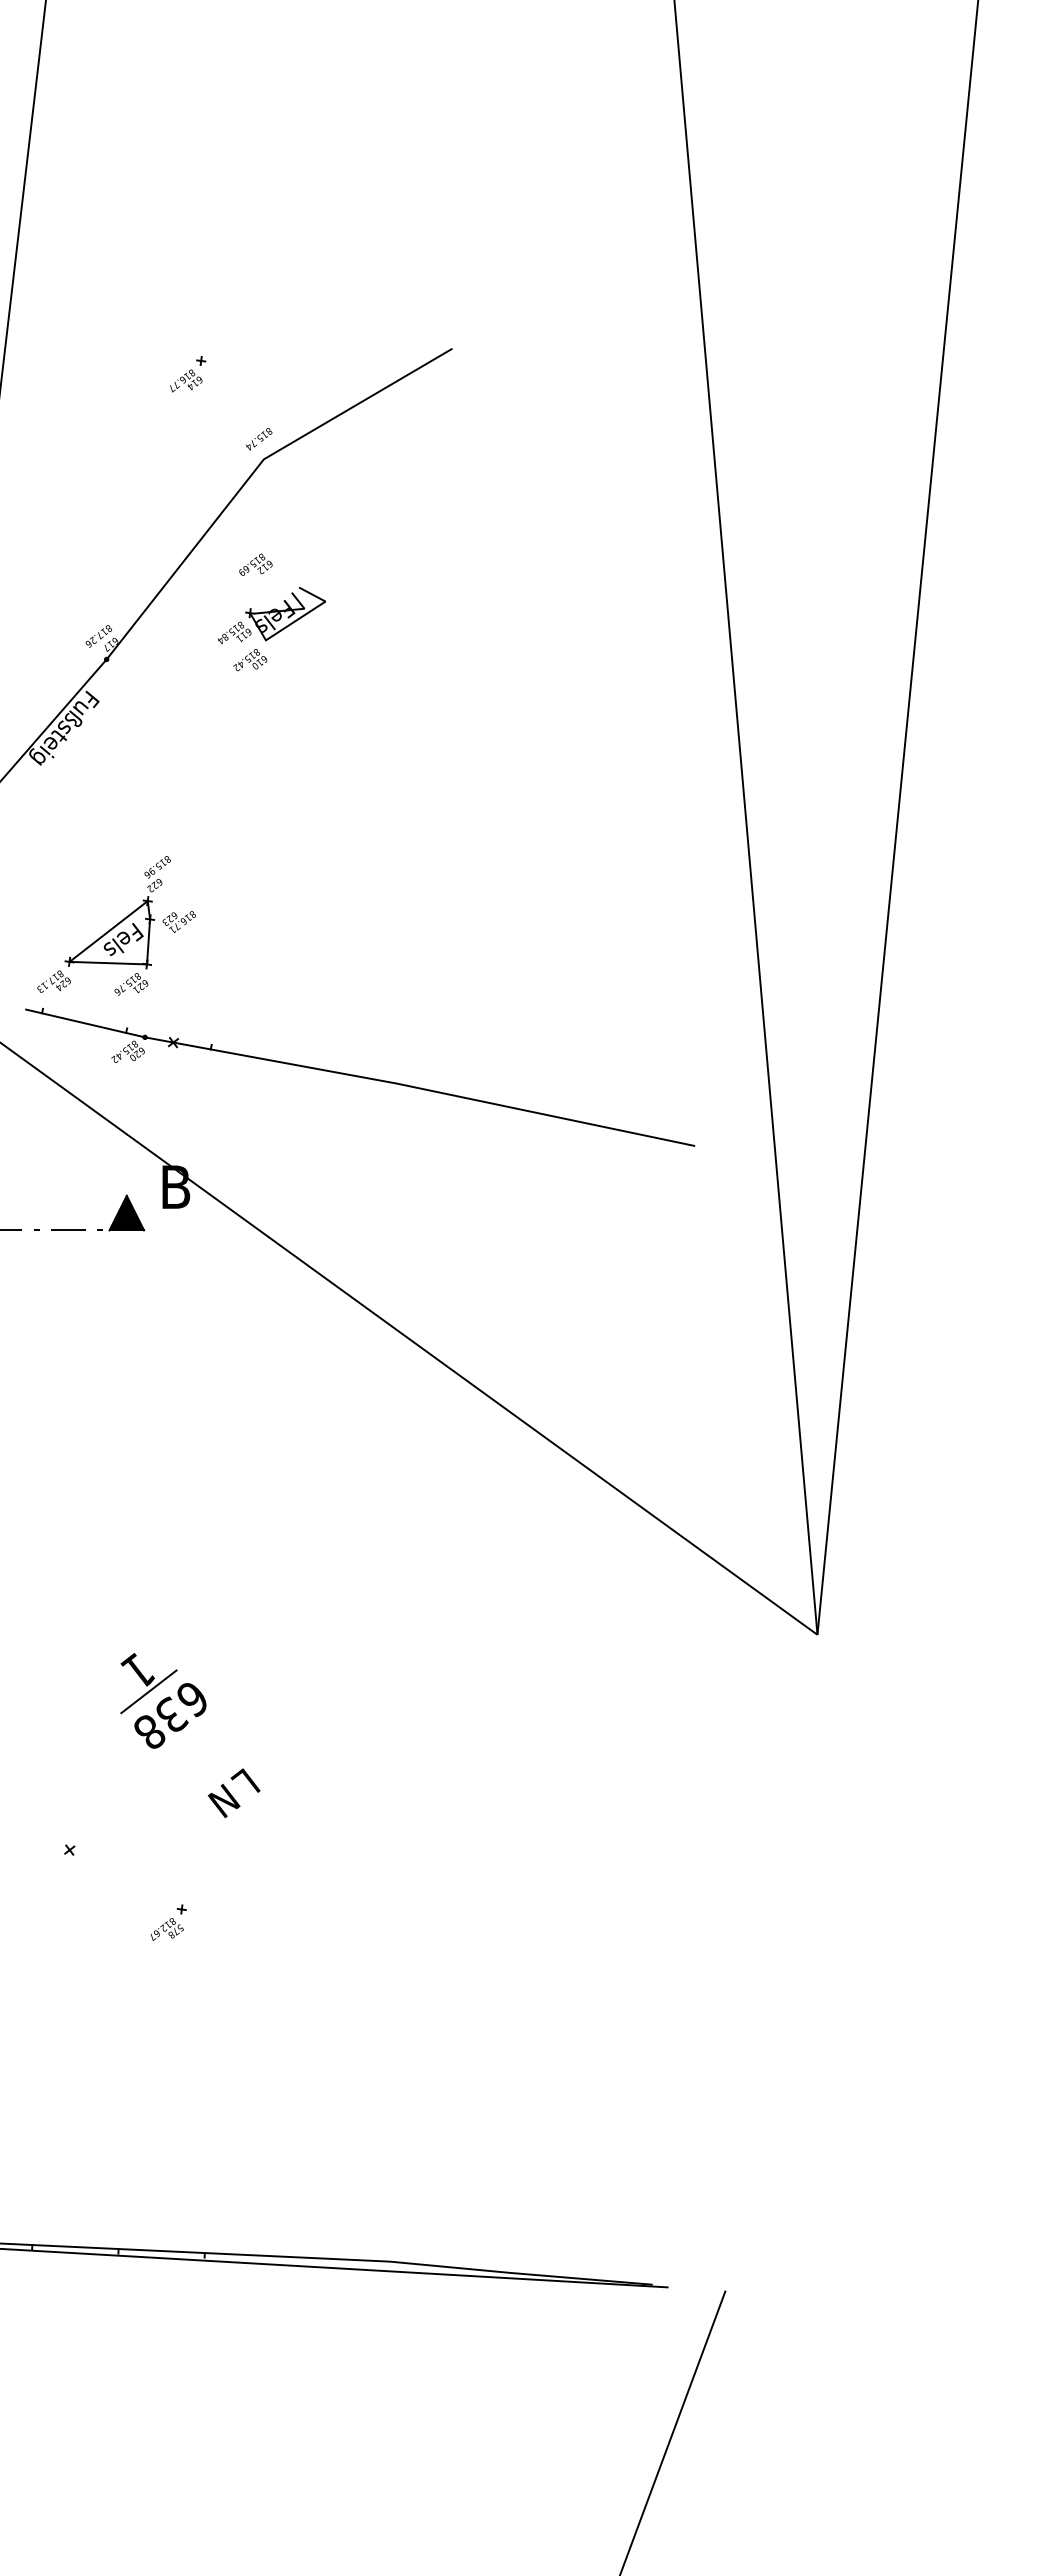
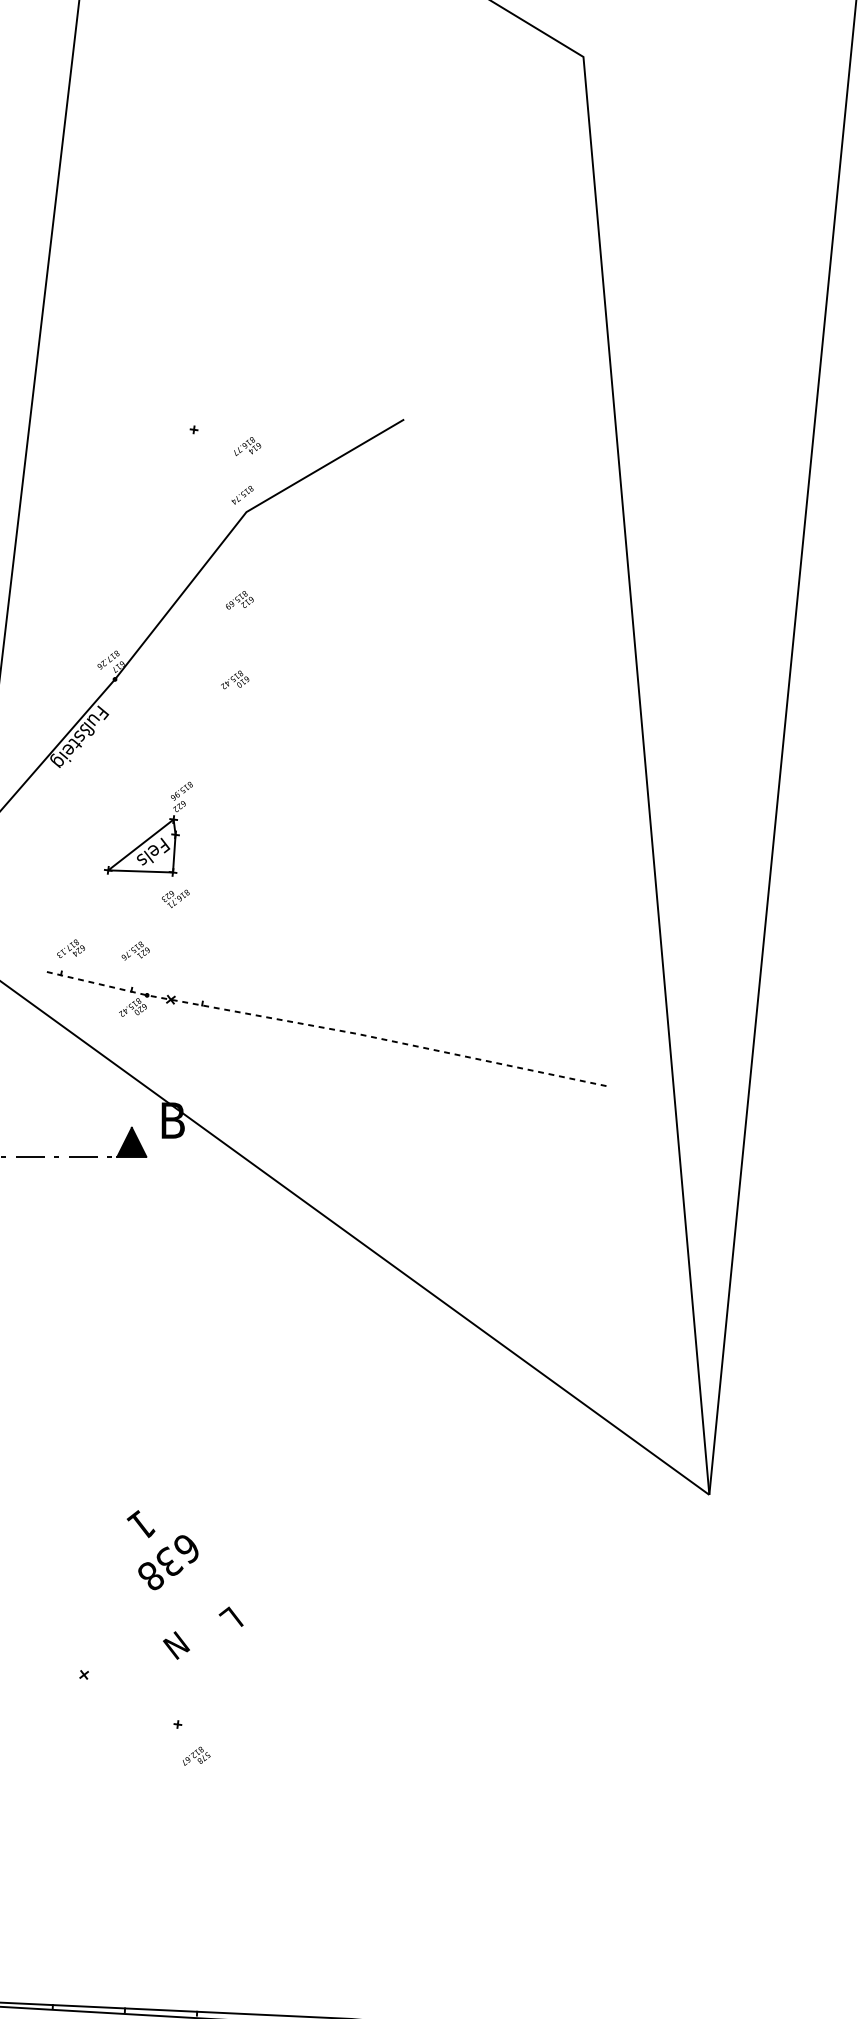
text: (186, 380) -> (247, 446), moved
part: (271, 615) -> (252, 642), removed
part: (123, 918) -> (153, 834), moved
line: (359, 1076) -> (326, 1028), solid -> dashed
line: (148, 1691) -> (150, 1542), removed
text: (223, 1801) -> (175, 1645), moved
text: (166, 1929) -> (196, 1756), moved

